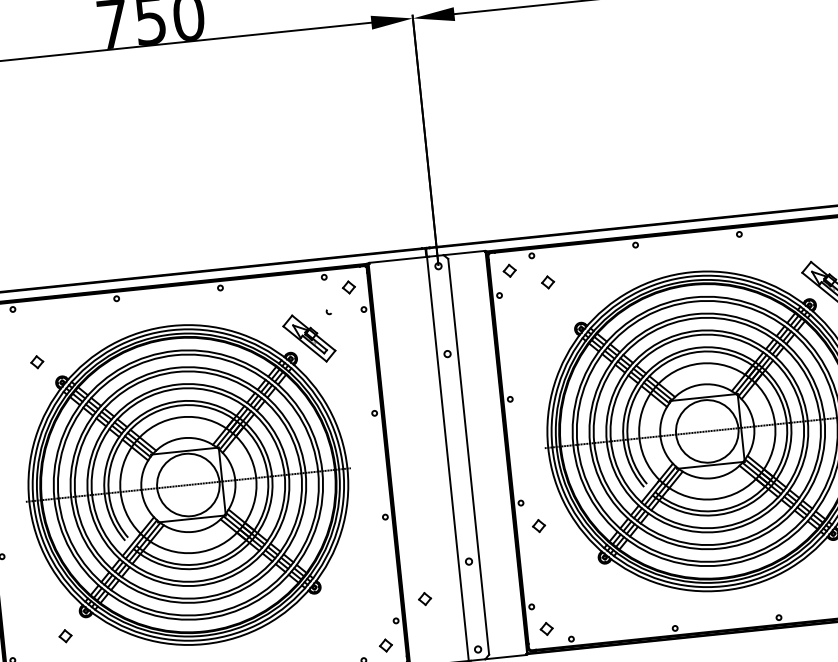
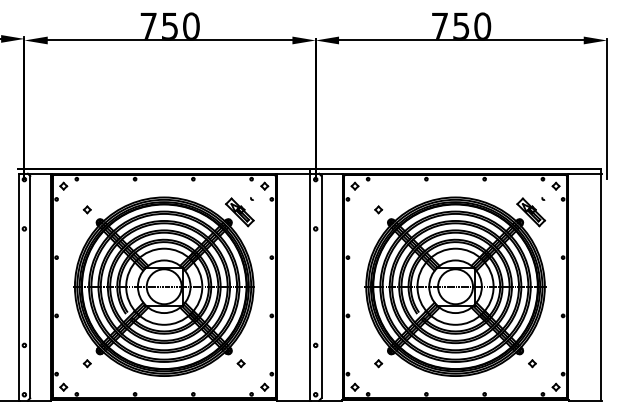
part: (547, 281) -> (378, 209), moved
part: (538, 525) -> (378, 363), moved
part: (423, 598) -> (240, 363), moved

